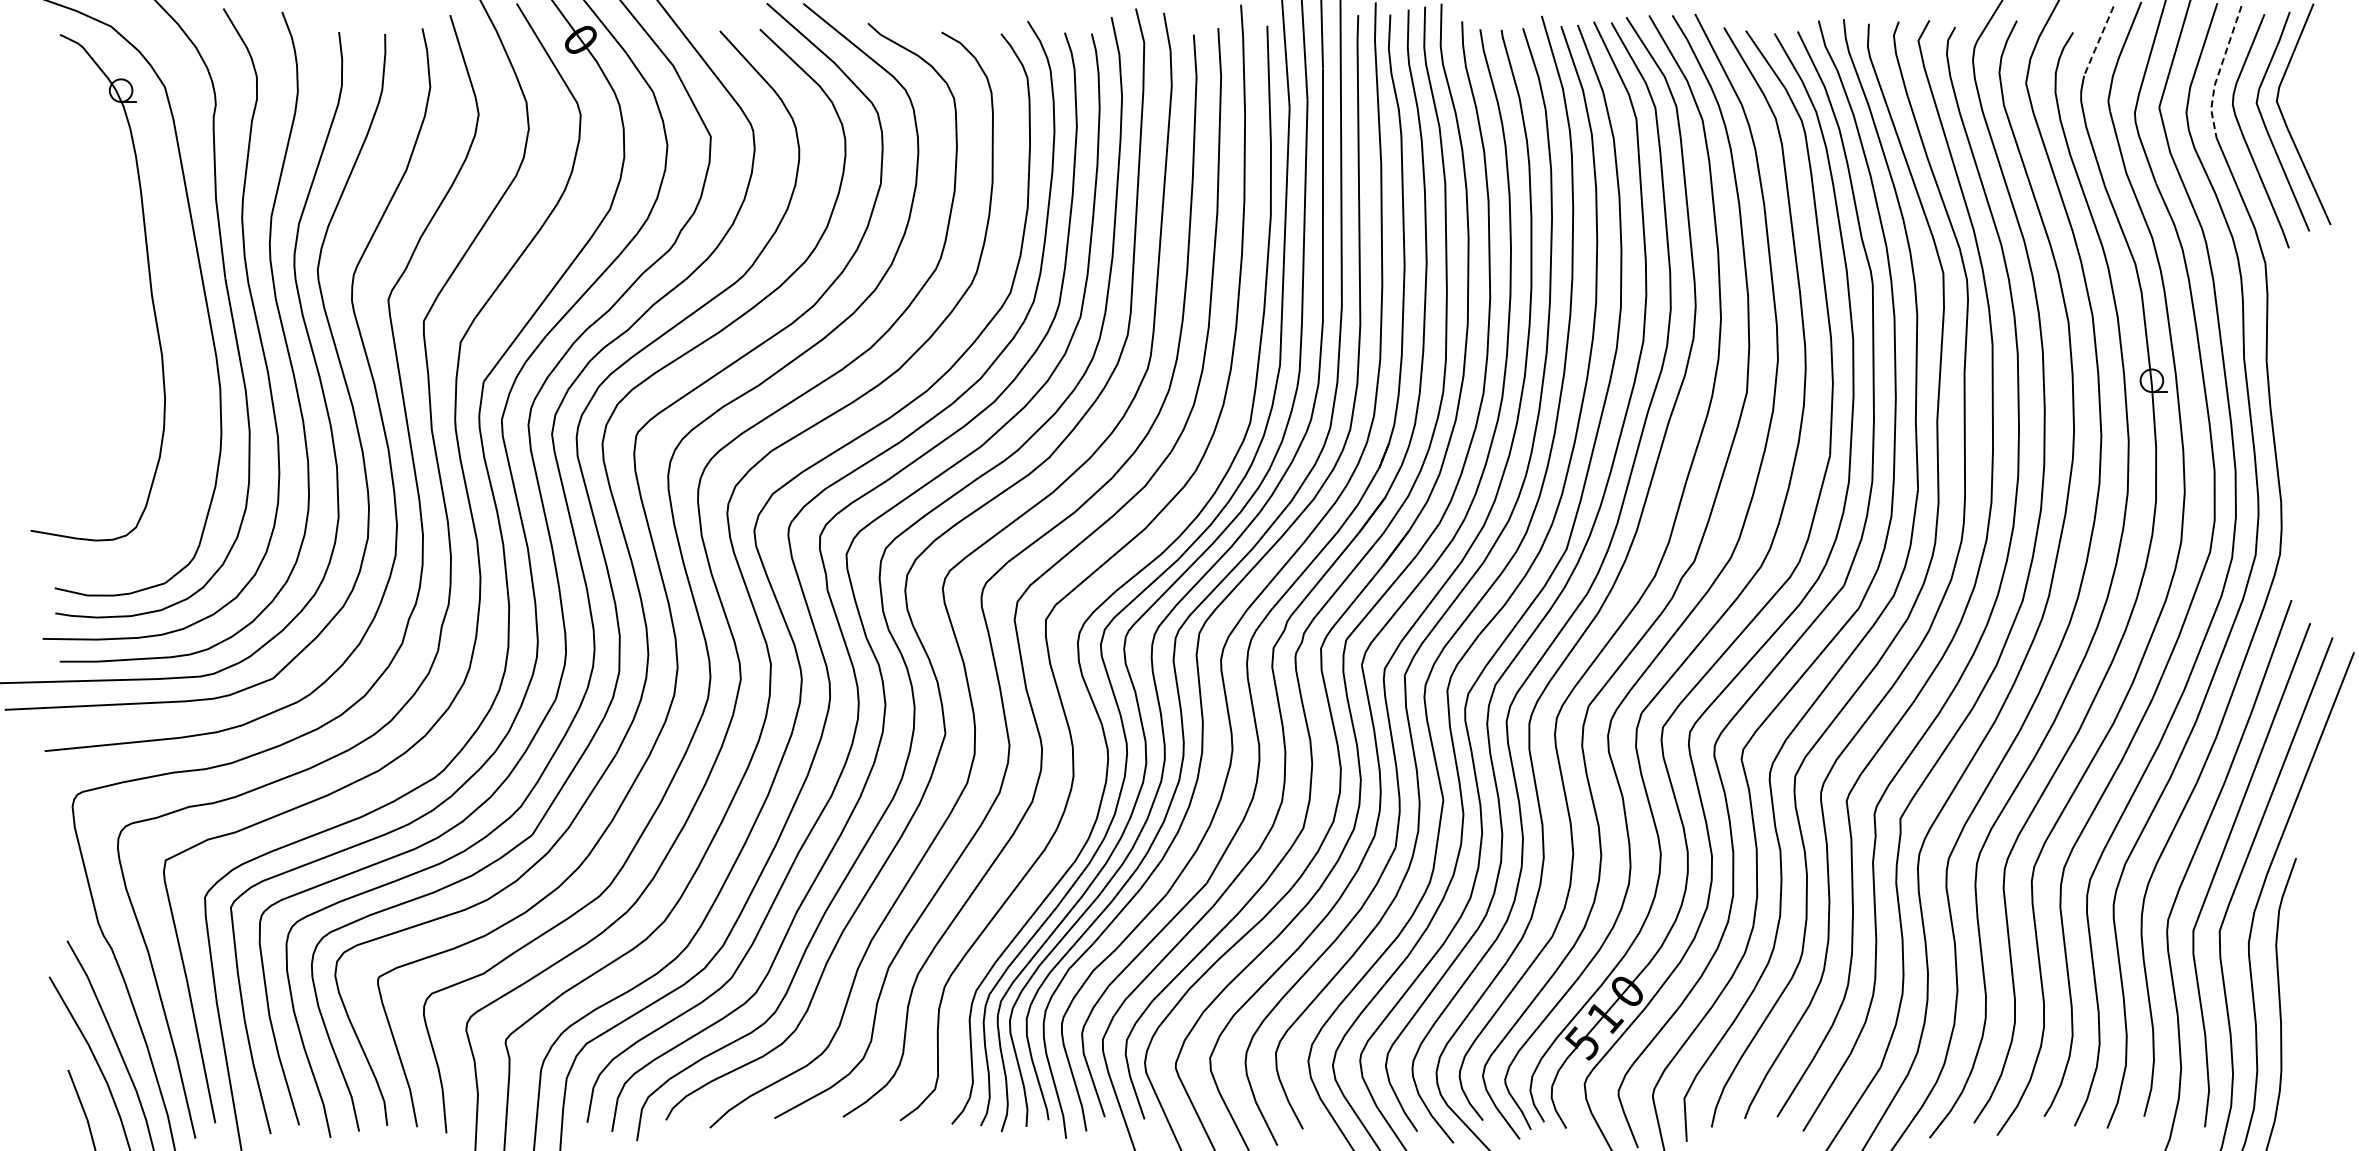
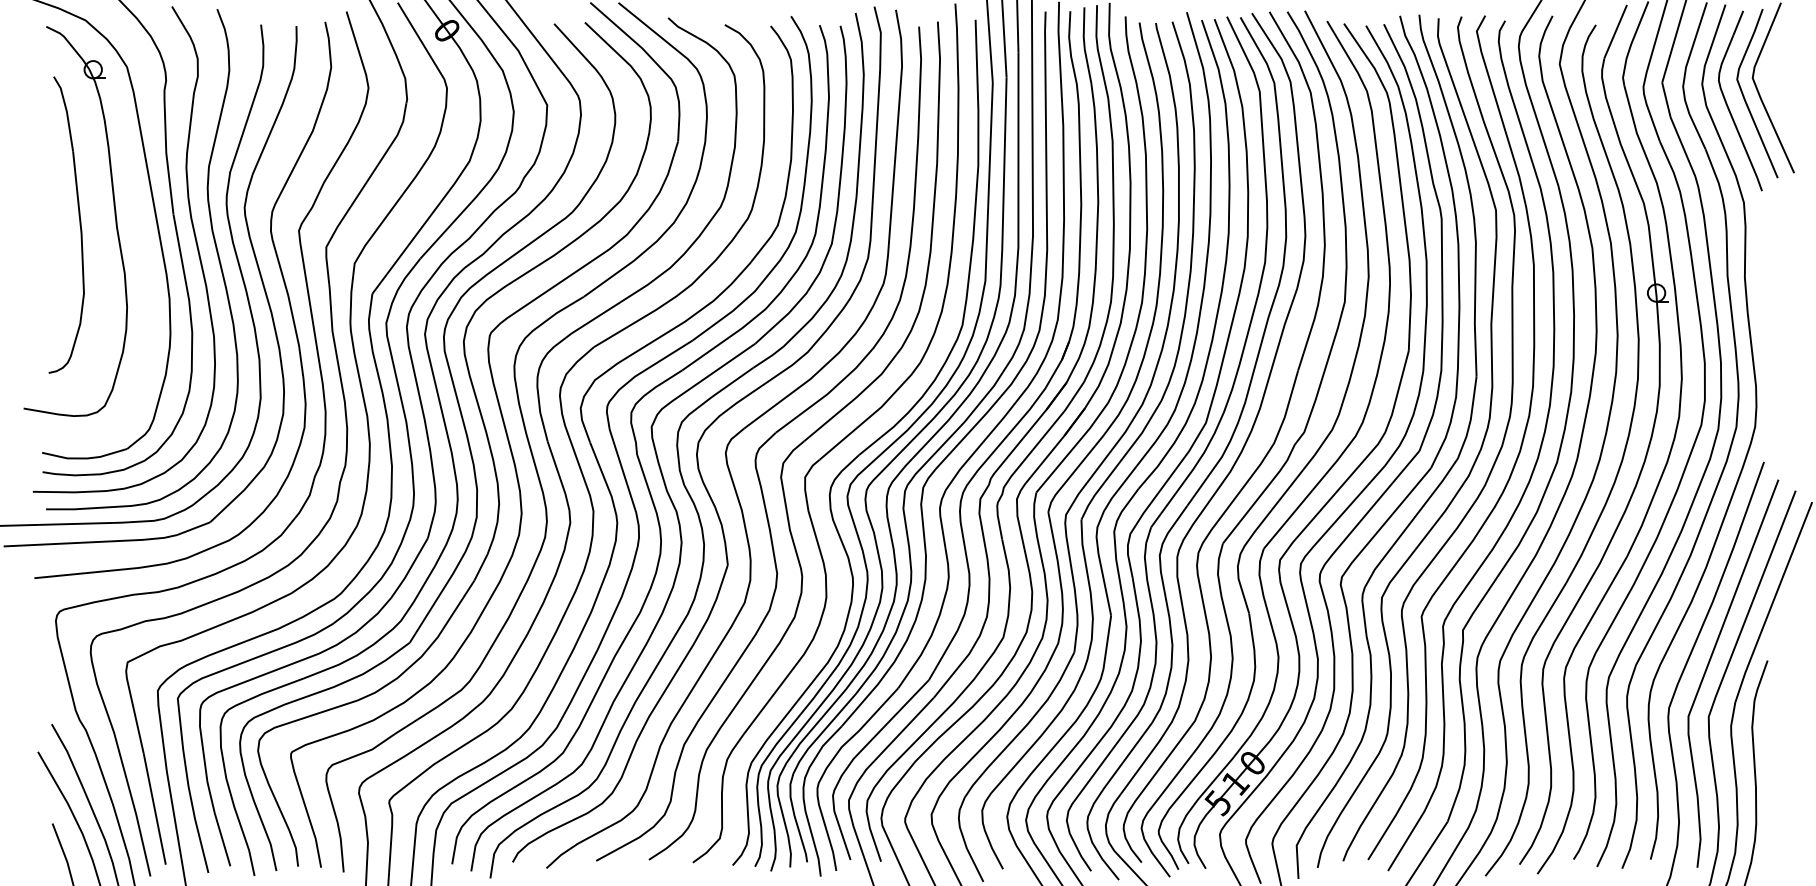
line: (2098, 41) -> (1615, 31), dashed -> solid
line: (2219, 72) -> (1708, 55), dashed -> solid
part: (103, 292) -> (79, 225), added

